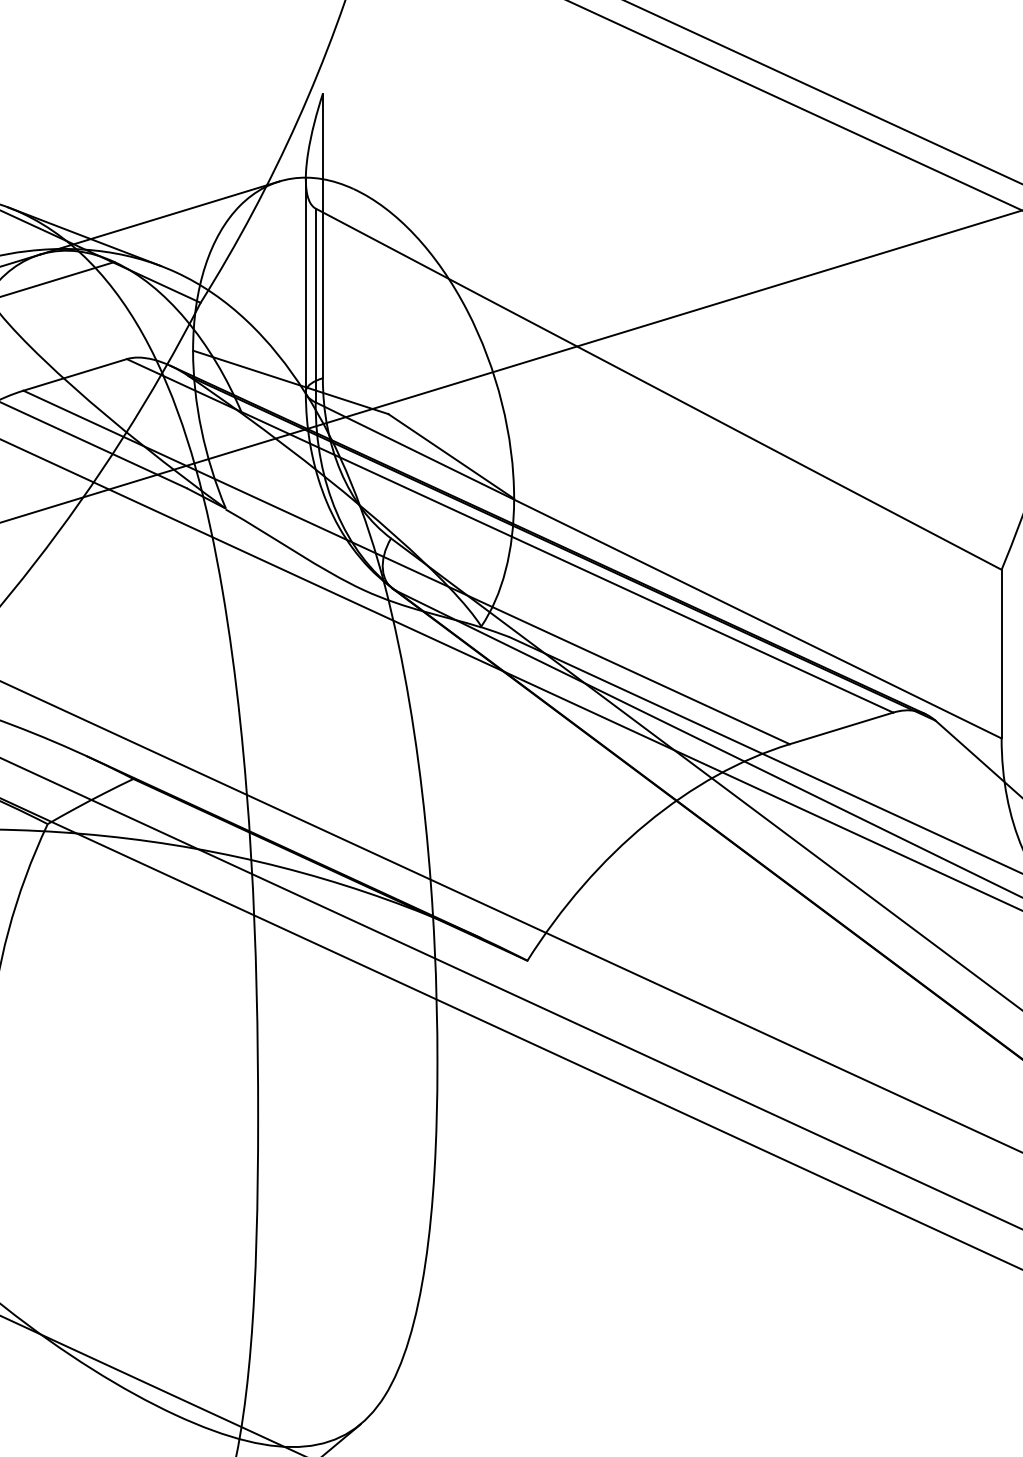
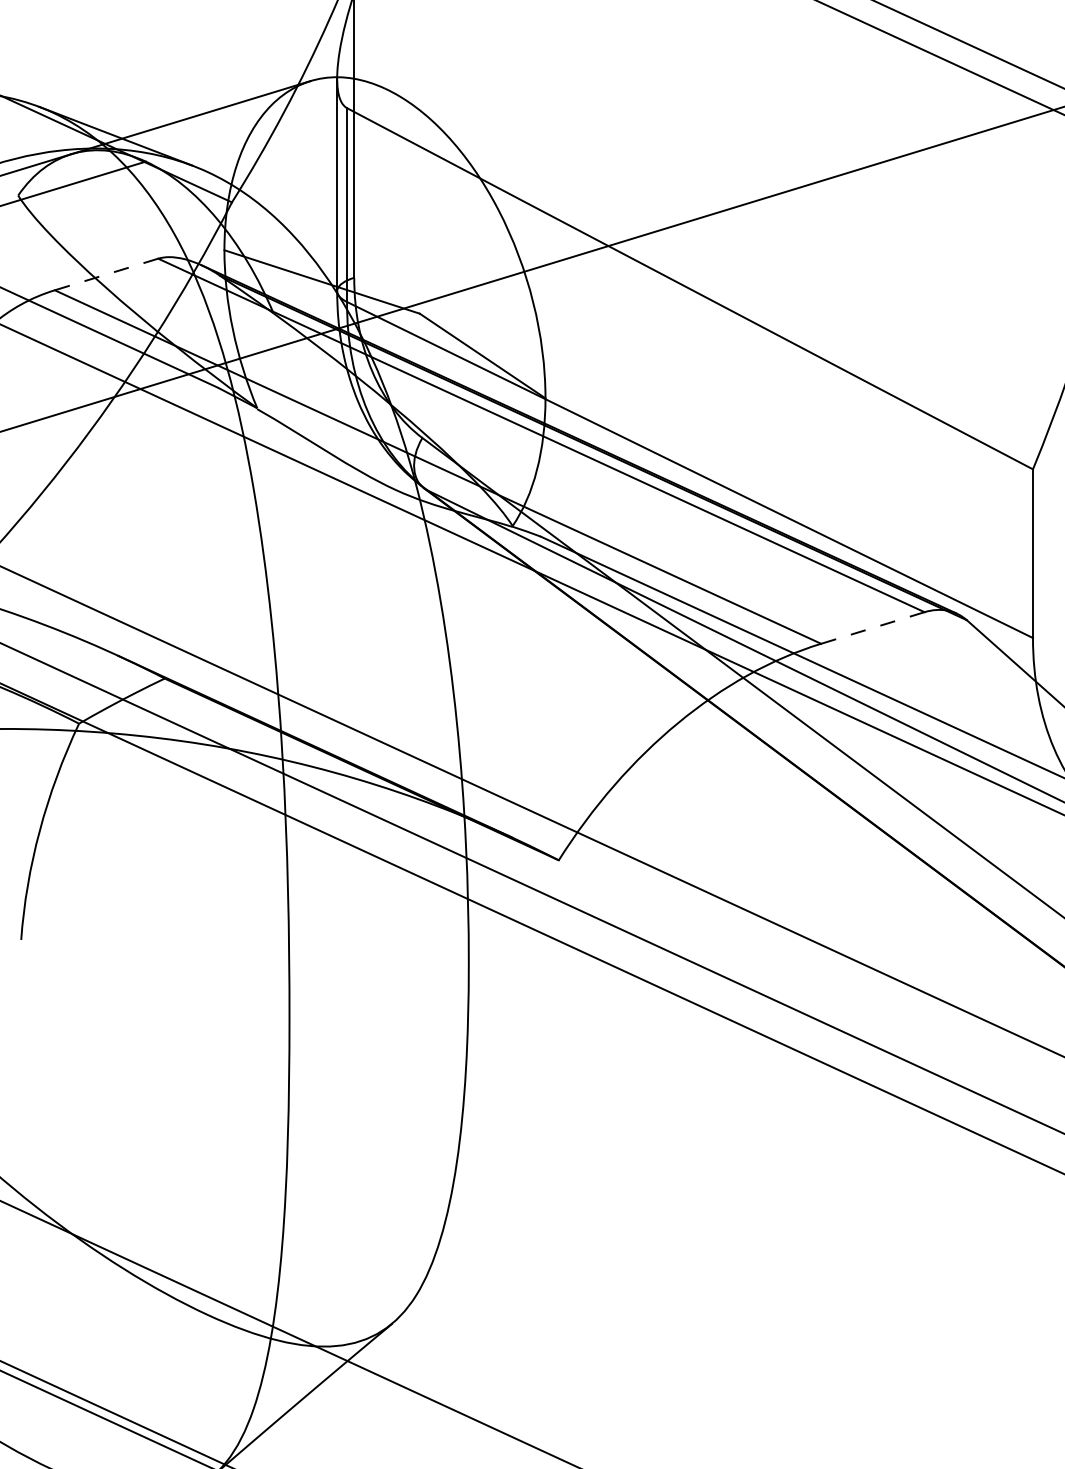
line: (75, 374) -> (106, 274), solid -> dashed
line: (841, 728) -> (872, 628), solid -> dashed

